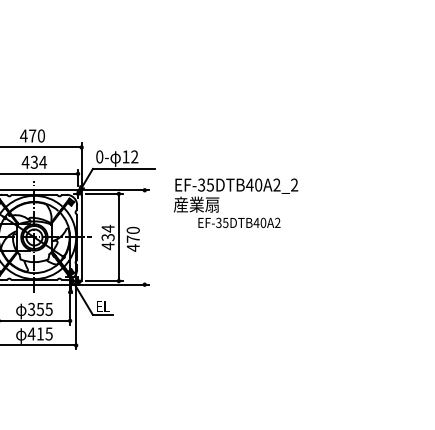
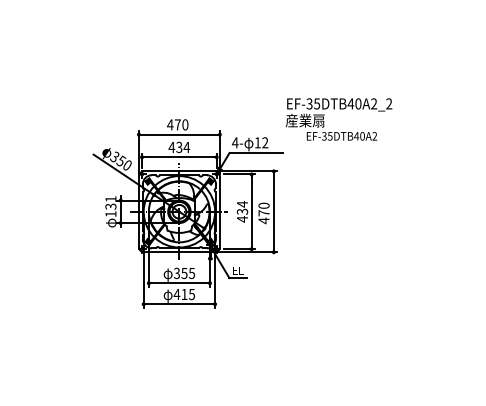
text: (99, 156) -> (235, 142), 0- -> 4-
text: (235, 203) -> (338, 119), moved
line: (144, 237) -> (273, 211), added

